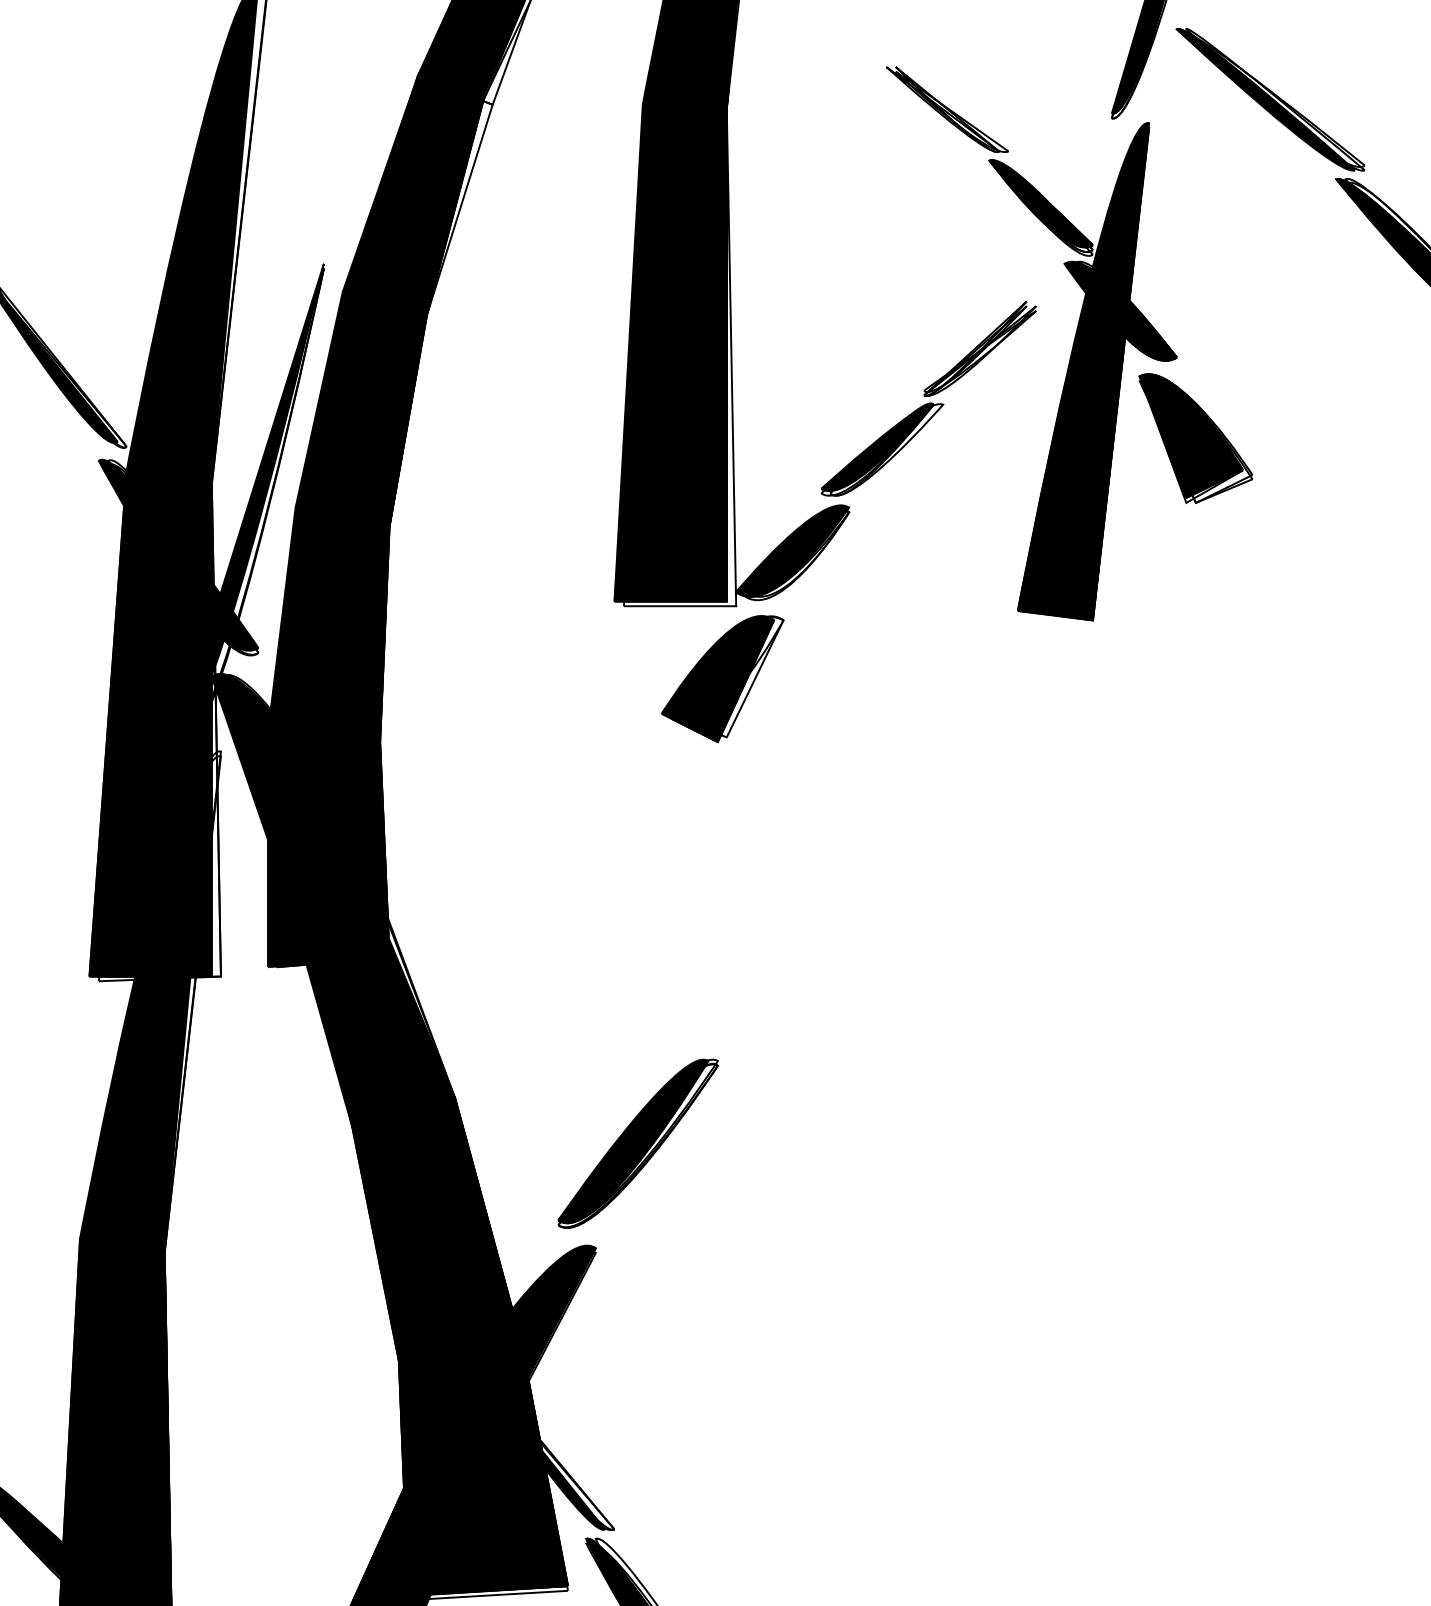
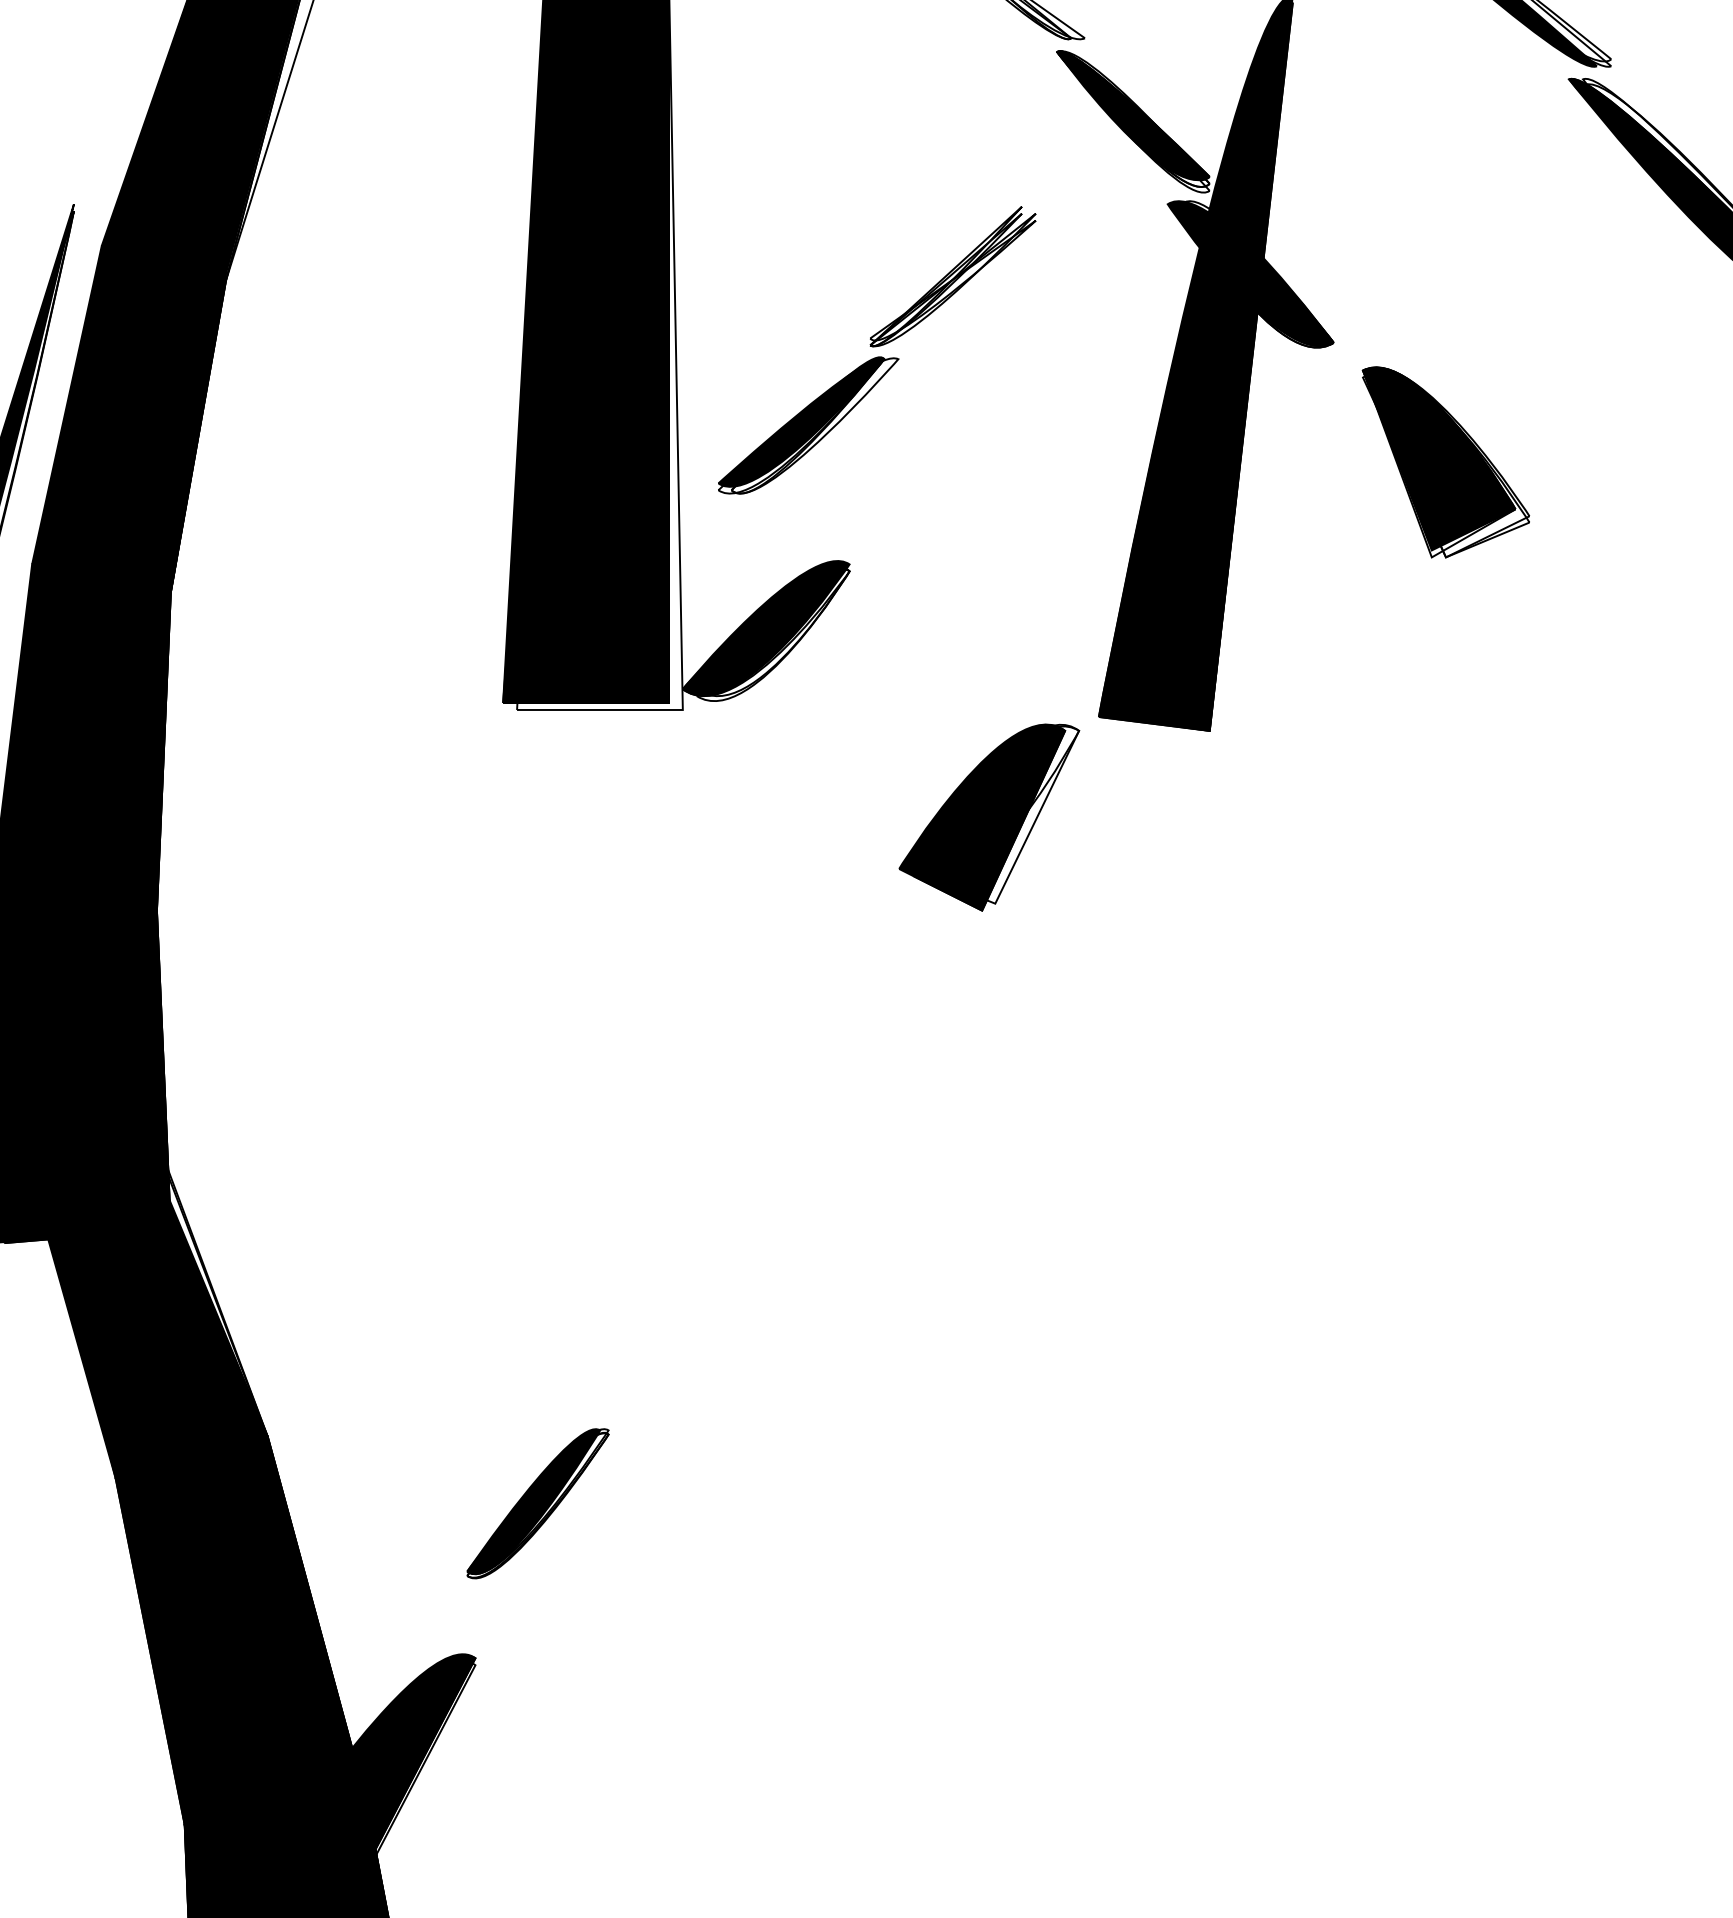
part: (928, 398) -> (876, 350), moved
part: (1195, 438) -> (1445, 462), moved
part: (722, 679) -> (989, 818), moved
part: (637, 1143) -> (537, 1503), size x0.6

